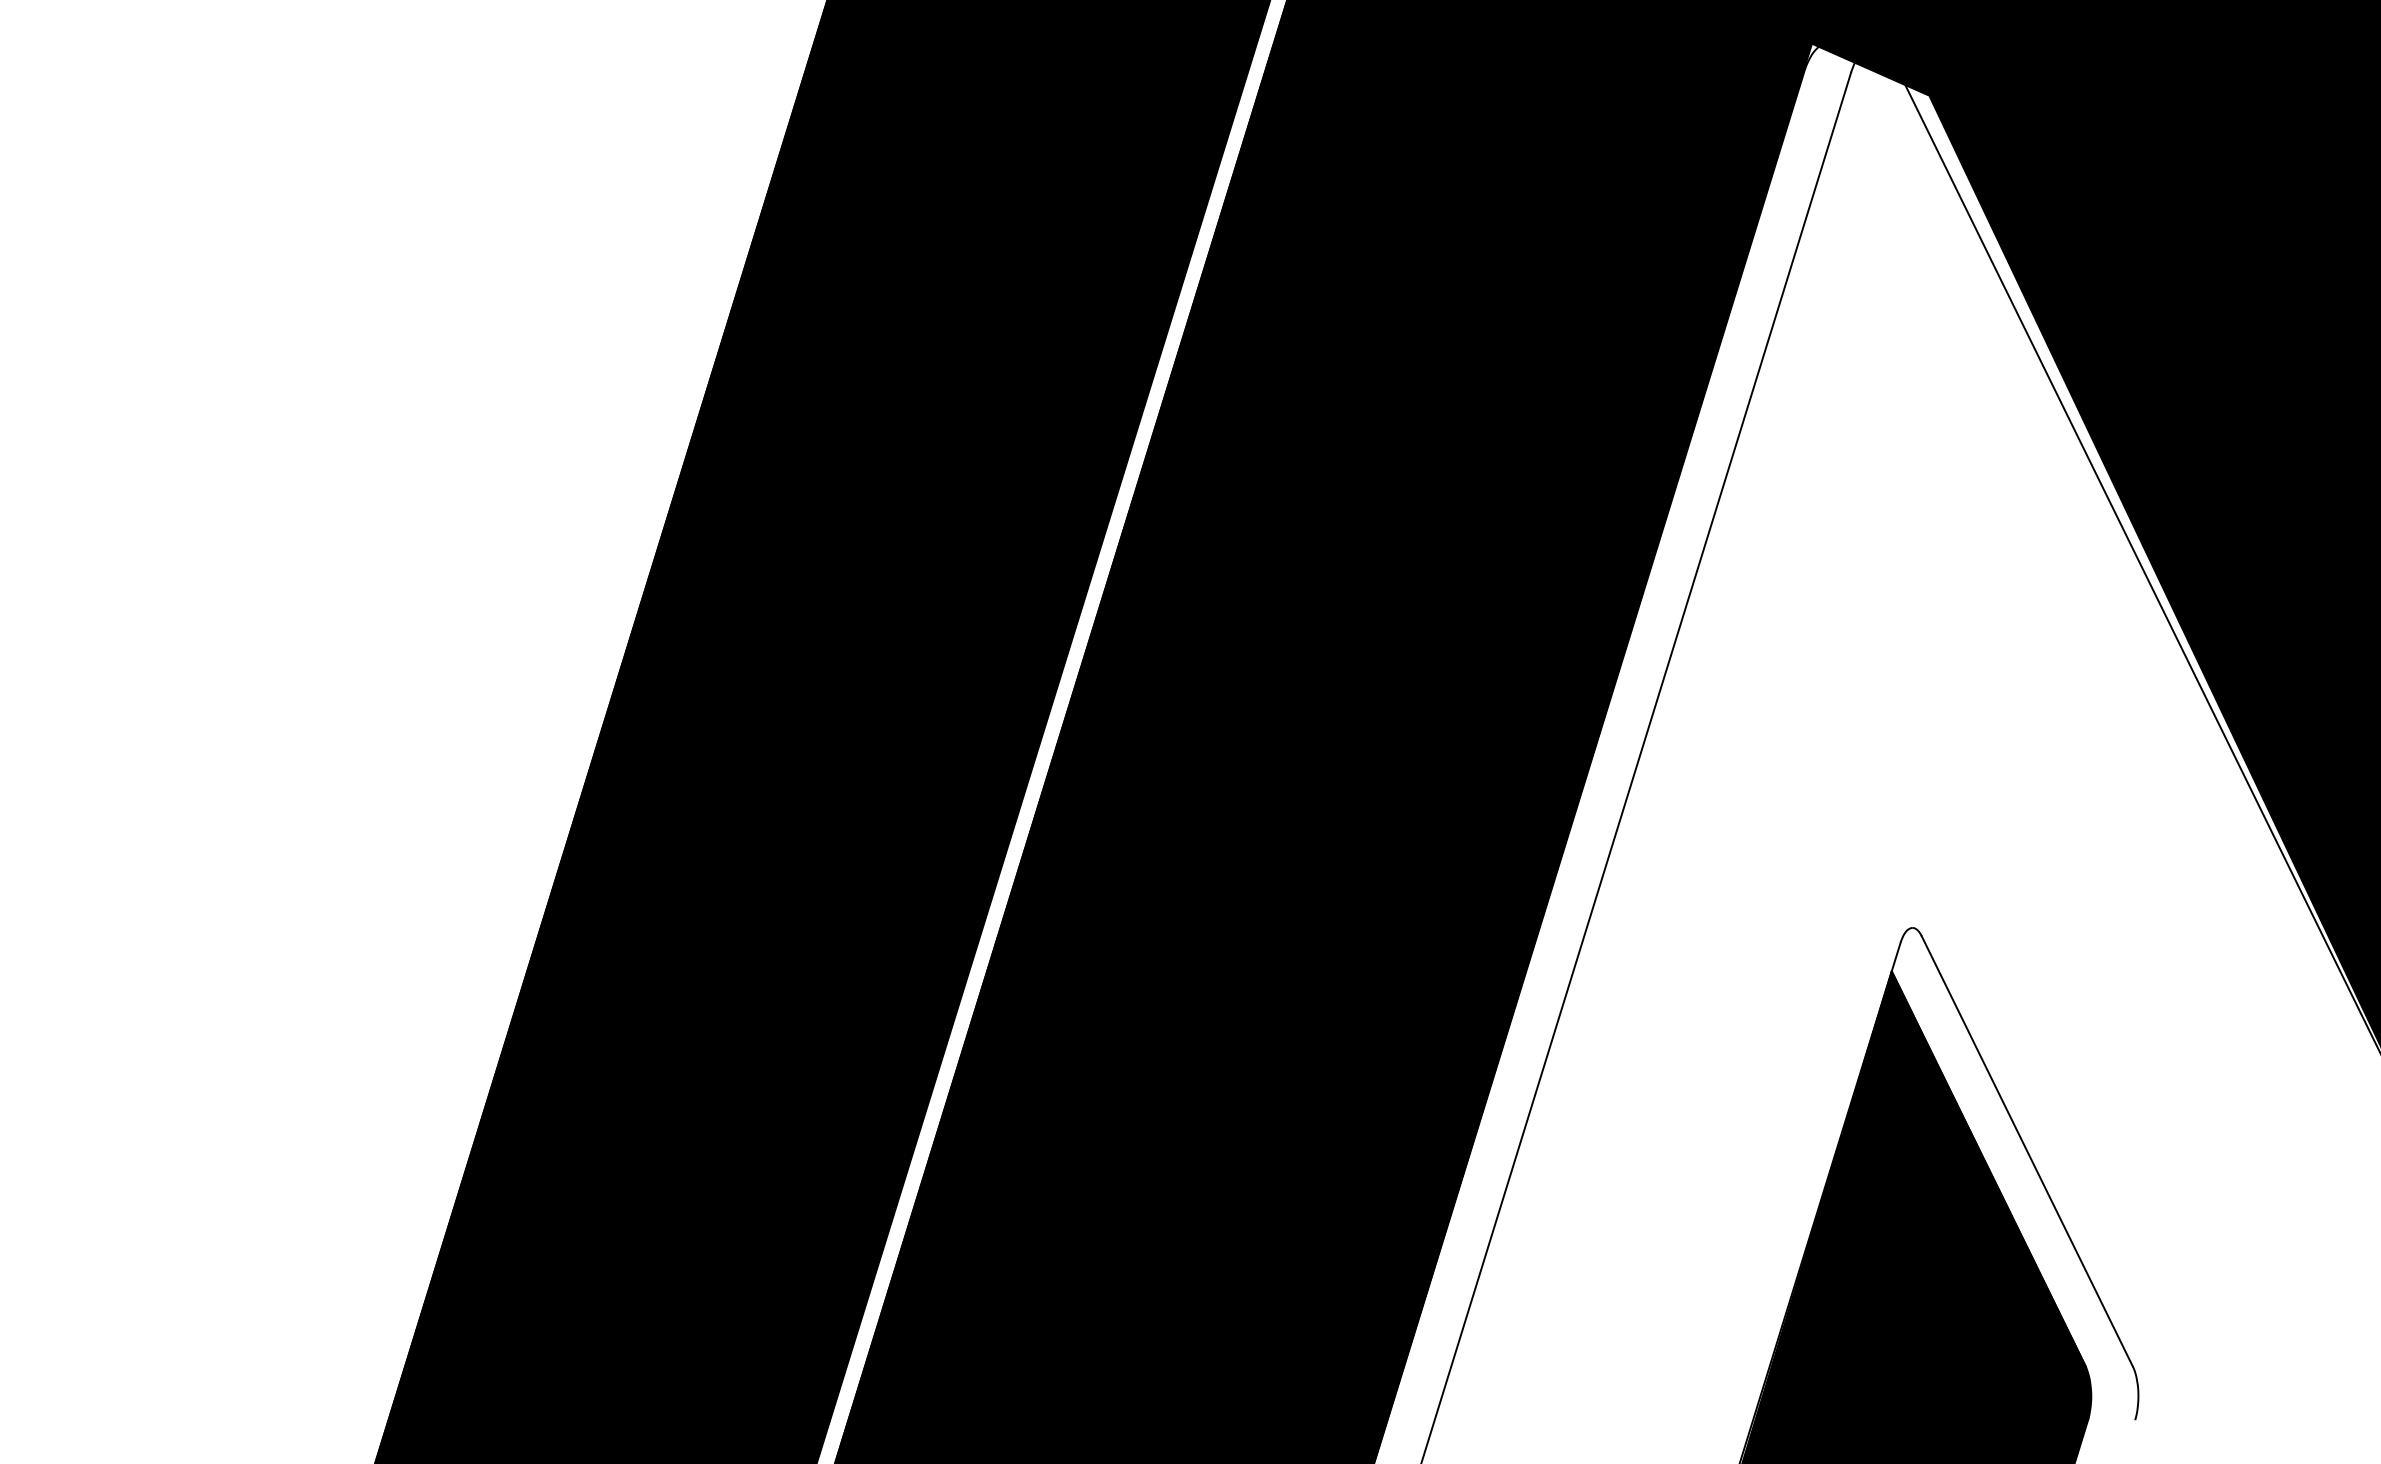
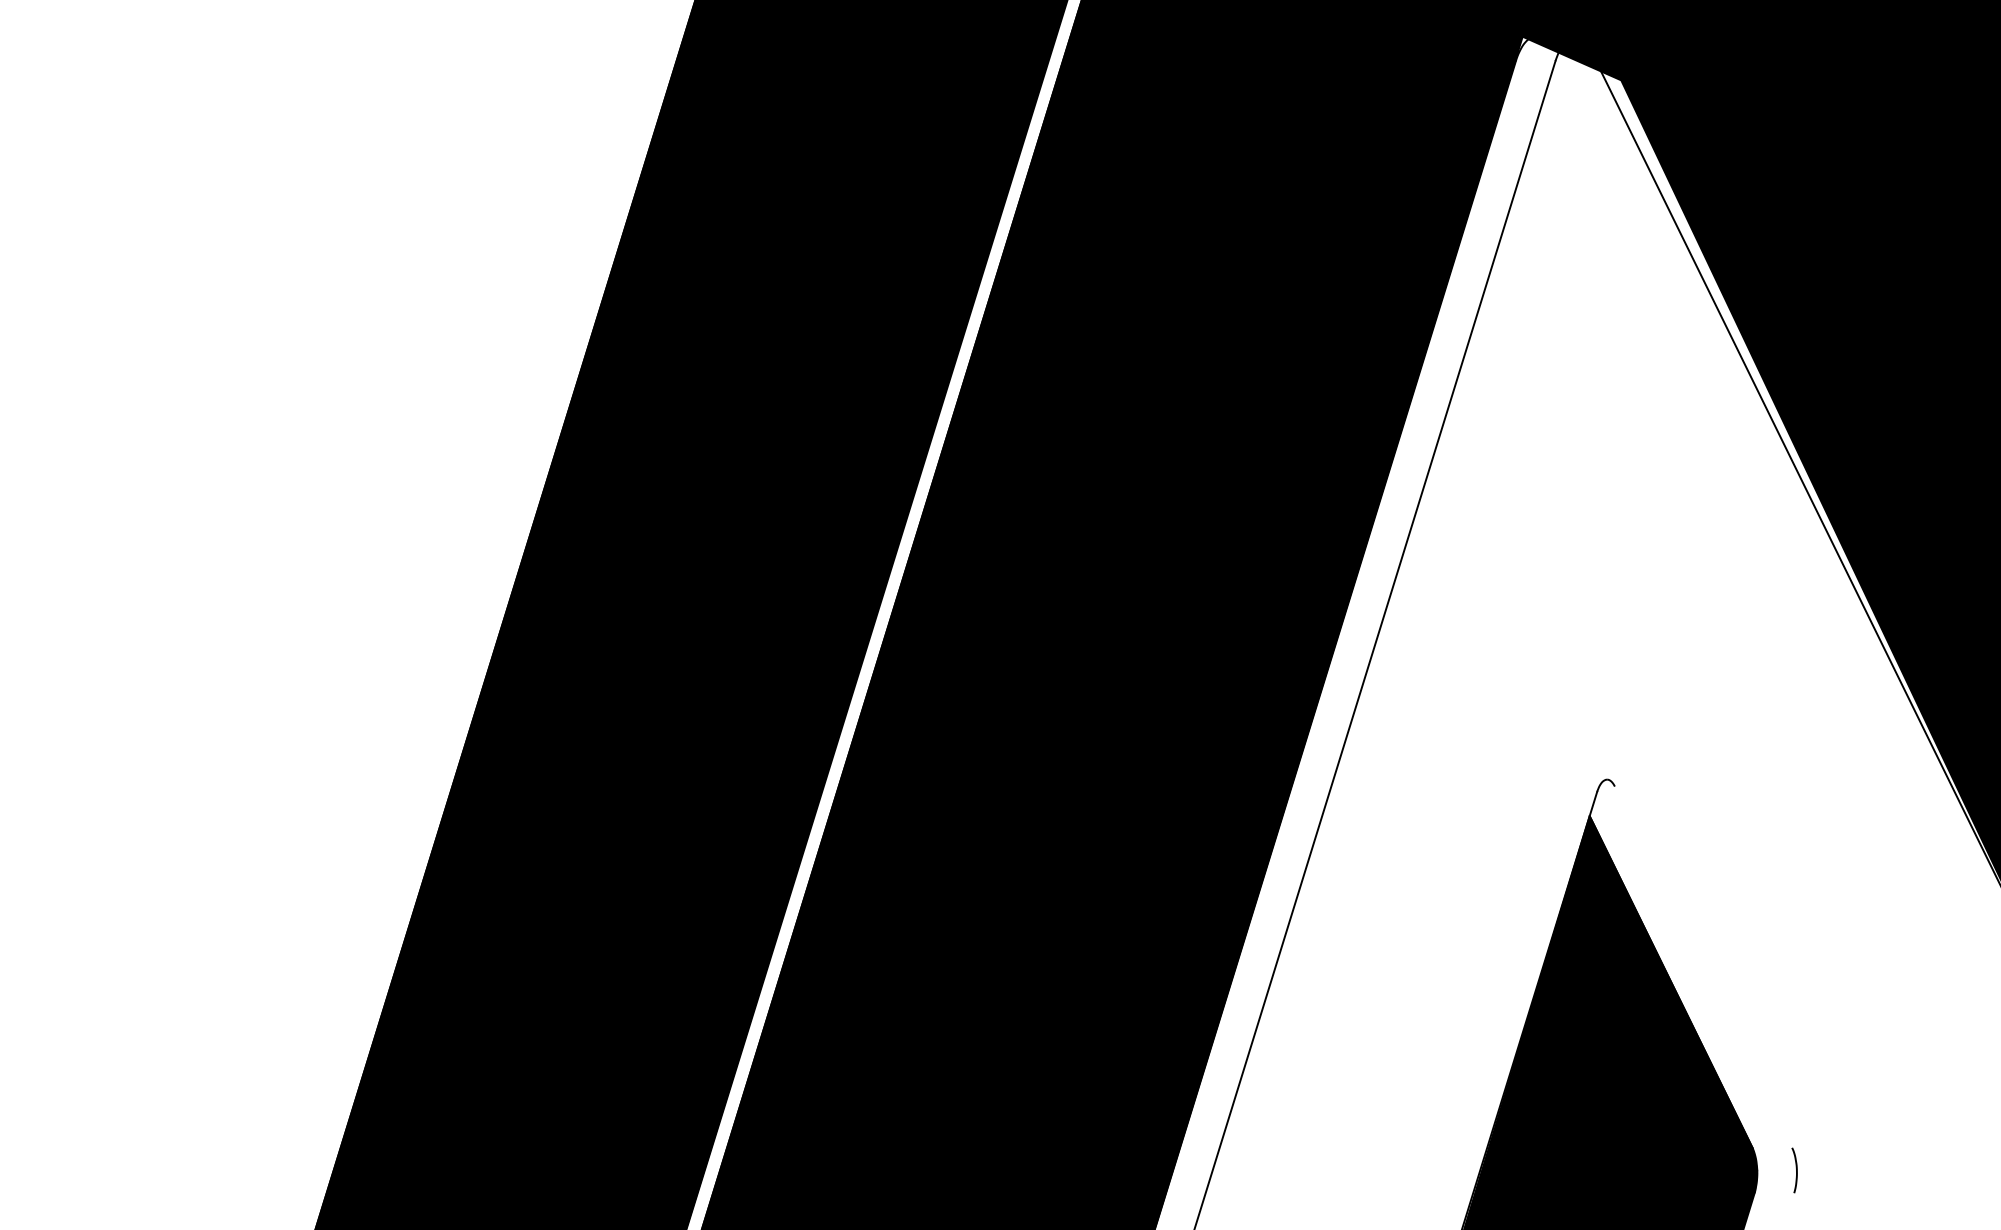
line: (2026, 1151) -> (1702, 967), removed

